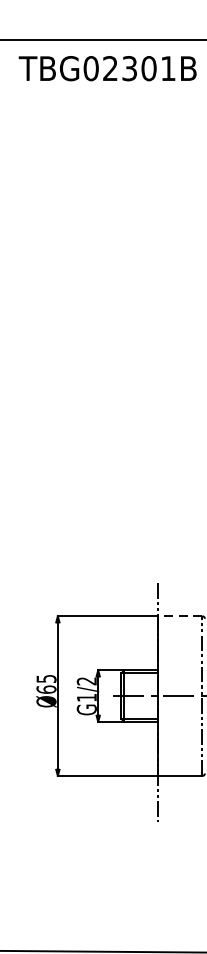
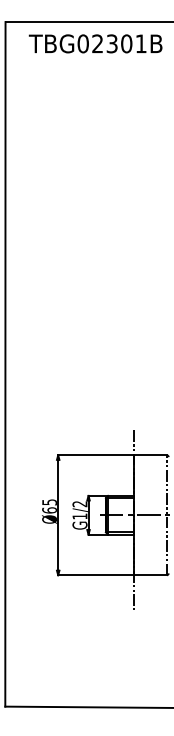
line: (180, 616) -> (150, 455), dashed -> solid

